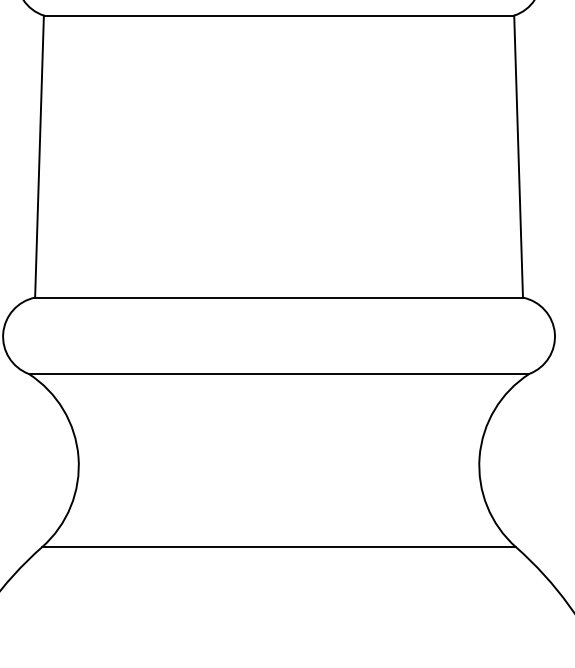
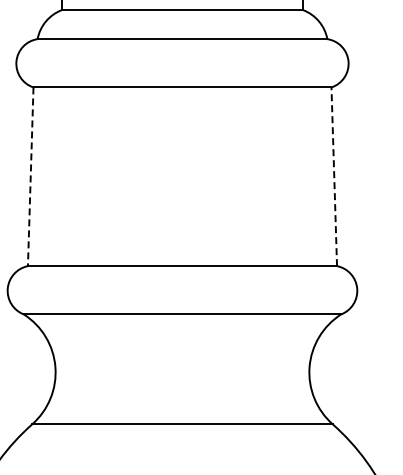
line: (518, 156) -> (334, 176), solid -> dashed
line: (39, 157) -> (30, 177), solid -> dashed

